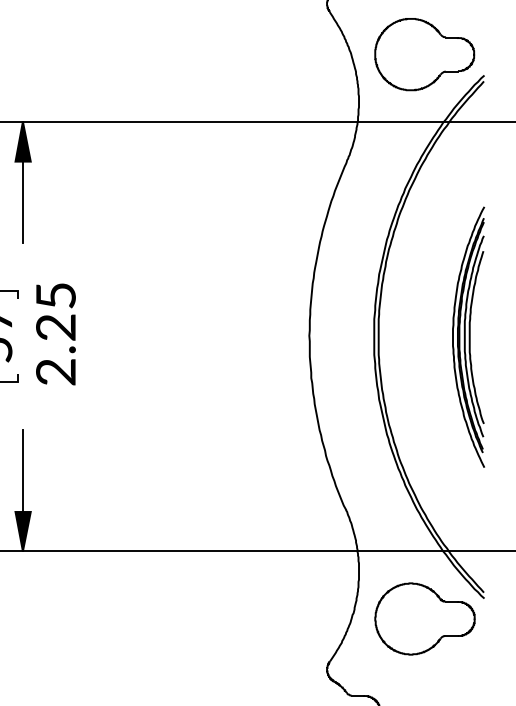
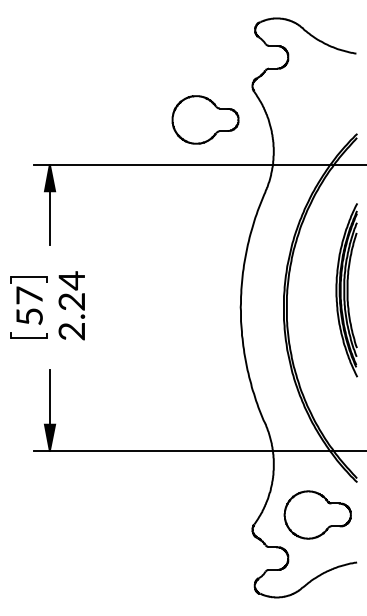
part: (424, 53) -> (205, 119), moved
text: (55, 295) -> (71, 280), 2.25 -> 2.24
part: (468, 337) -> (346, 290), moved
part: (424, 618) -> (317, 514), moved

